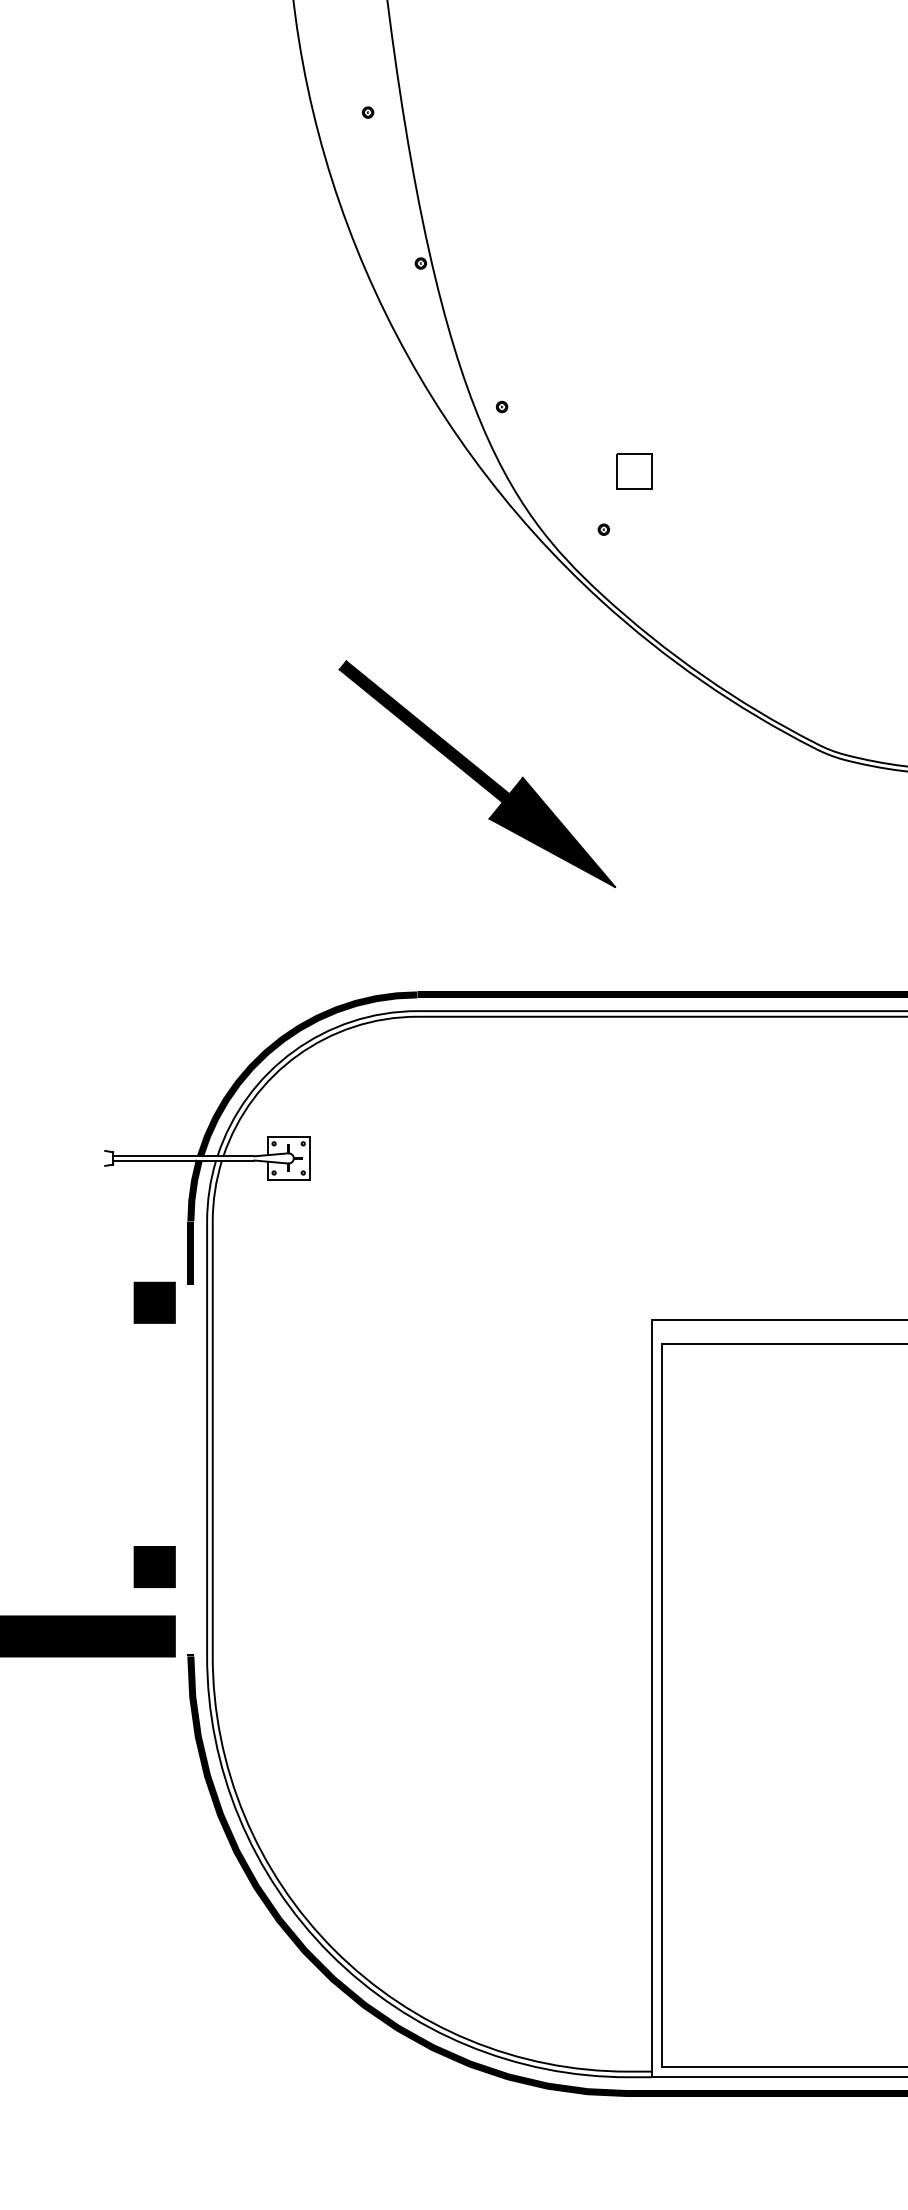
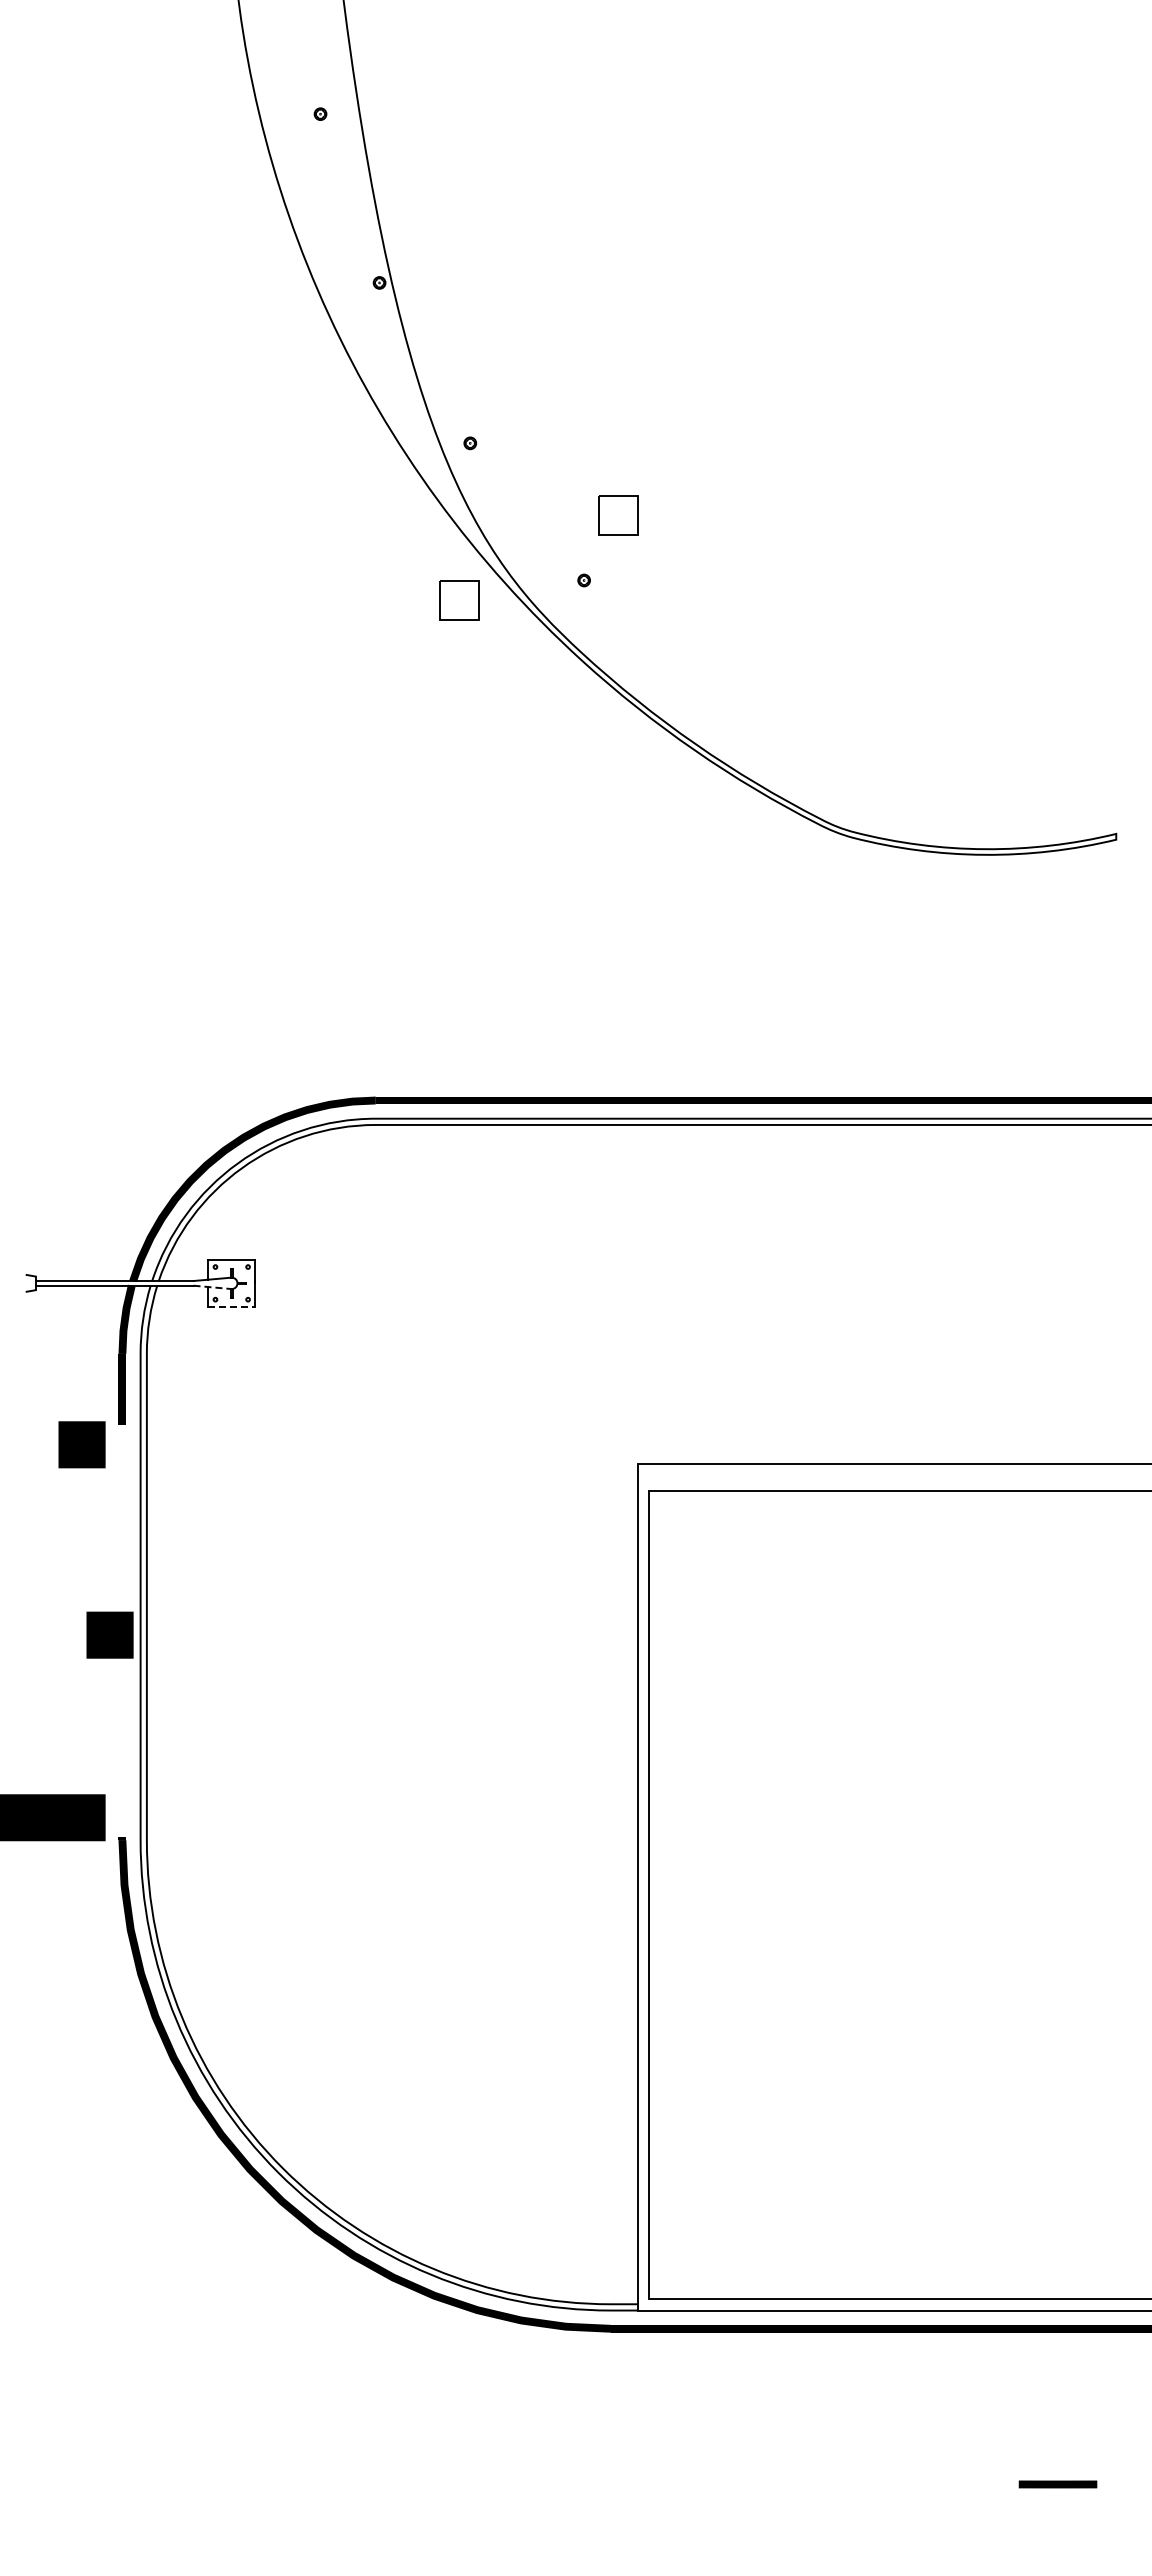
part: (492, 547) -> (459, 600), added
part: (477, 773) -> (442, 853), removed
line: (272, 1162) -> (213, 1287), solid -> dashed
line: (288, 1179) -> (231, 1306), solid -> dashed
part: (154, 1566) -> (109, 1634), moved

